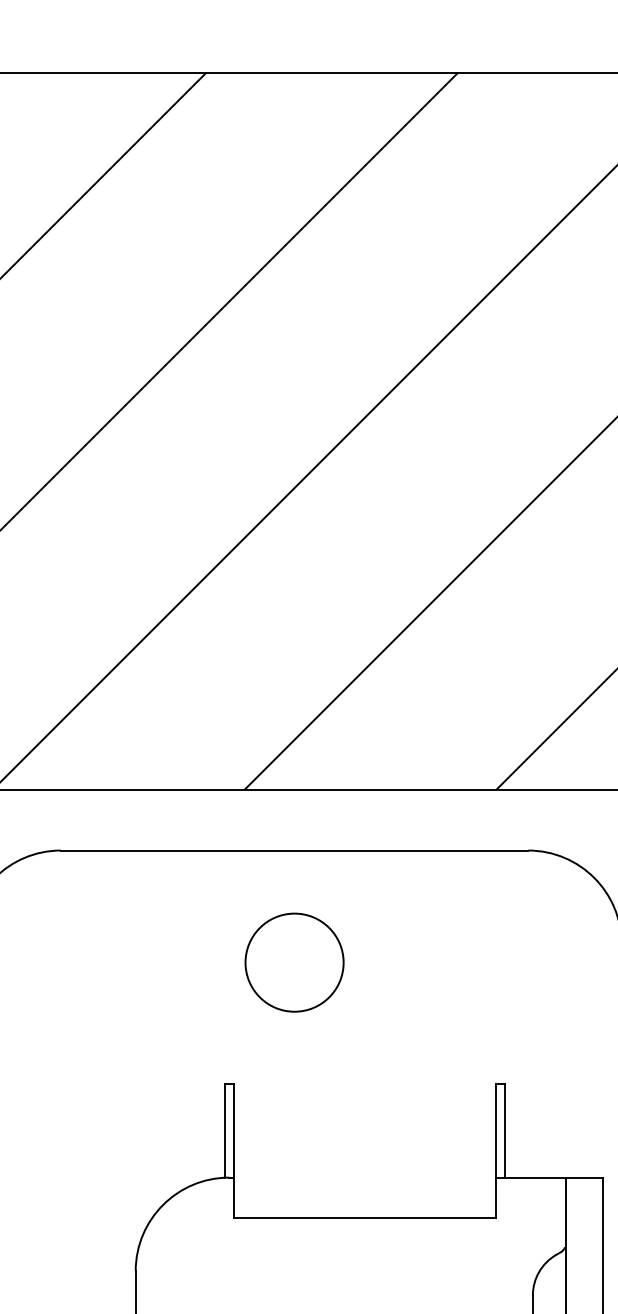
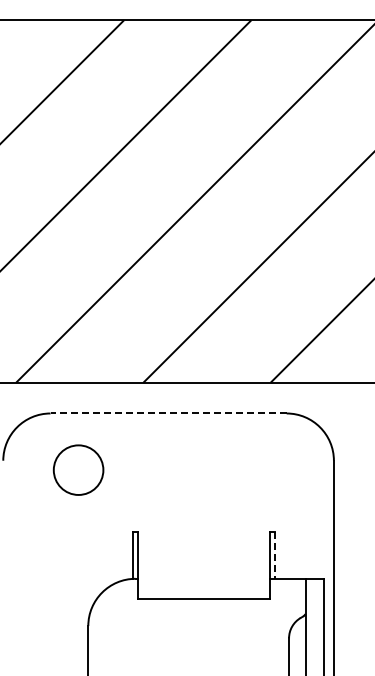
line: (294, 850) -> (168, 413), solid -> dashed
circle: (294, 961) -> (78, 469), moved
line: (504, 1131) -> (274, 555), solid -> dashed

